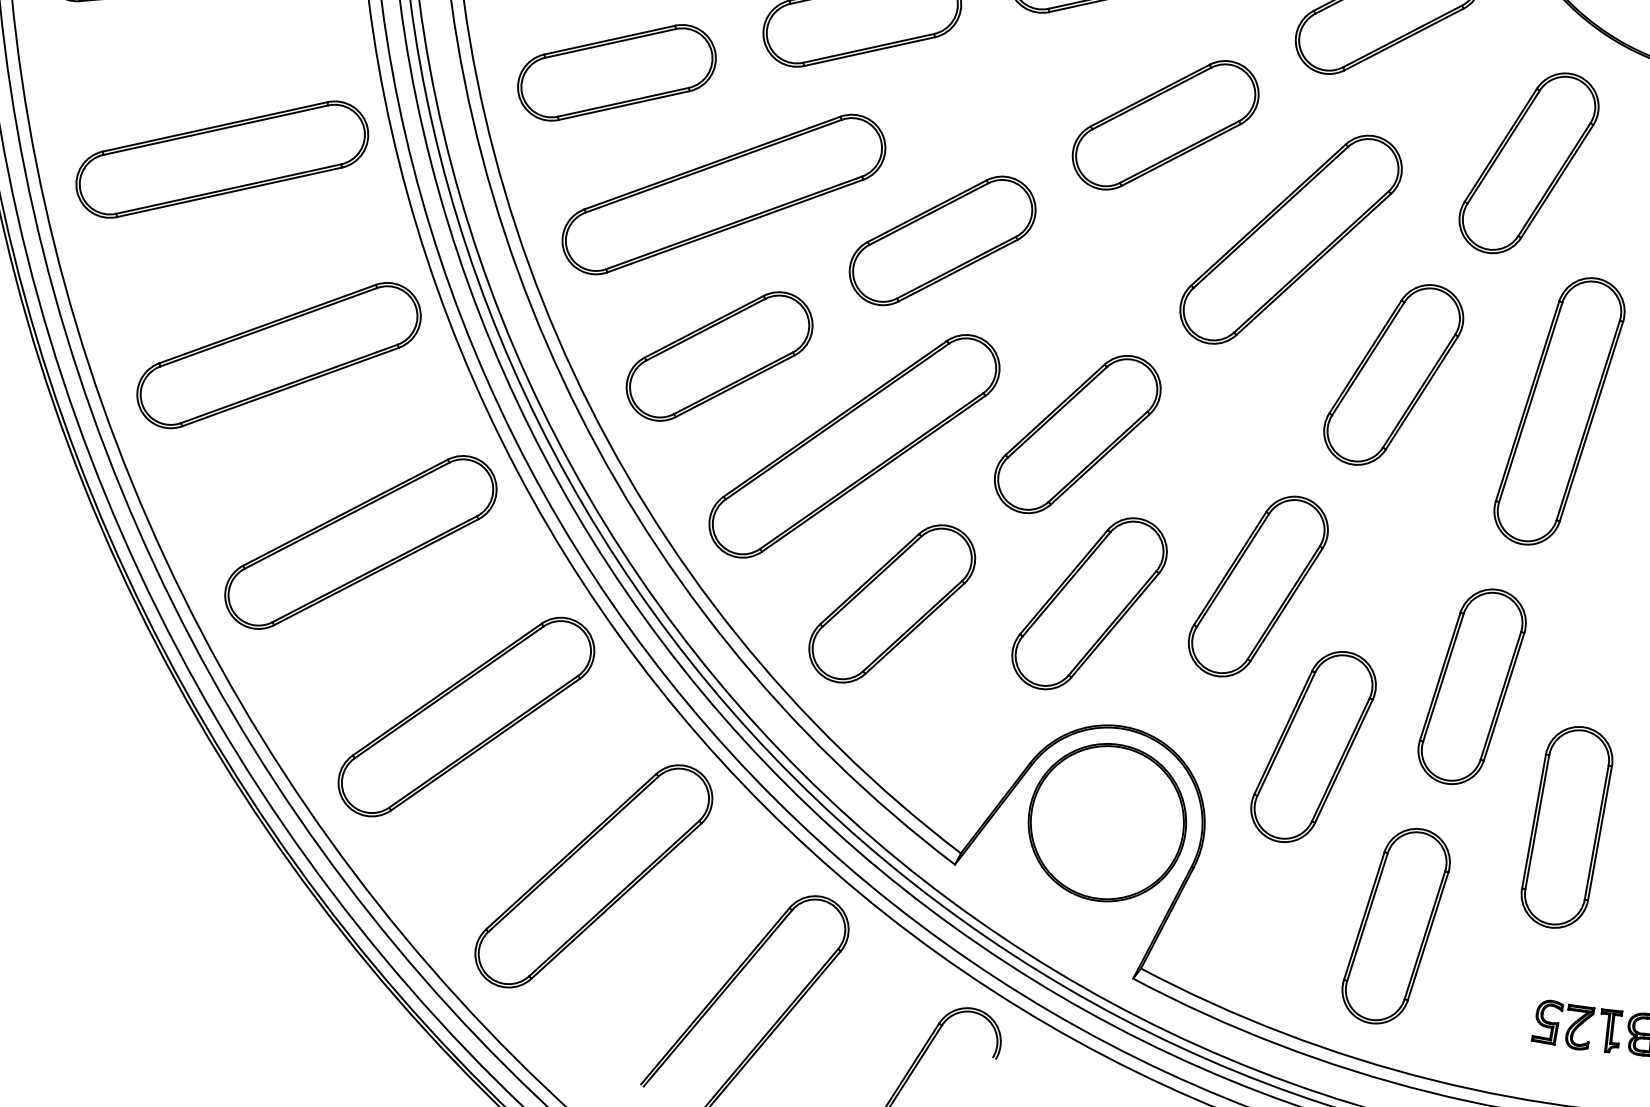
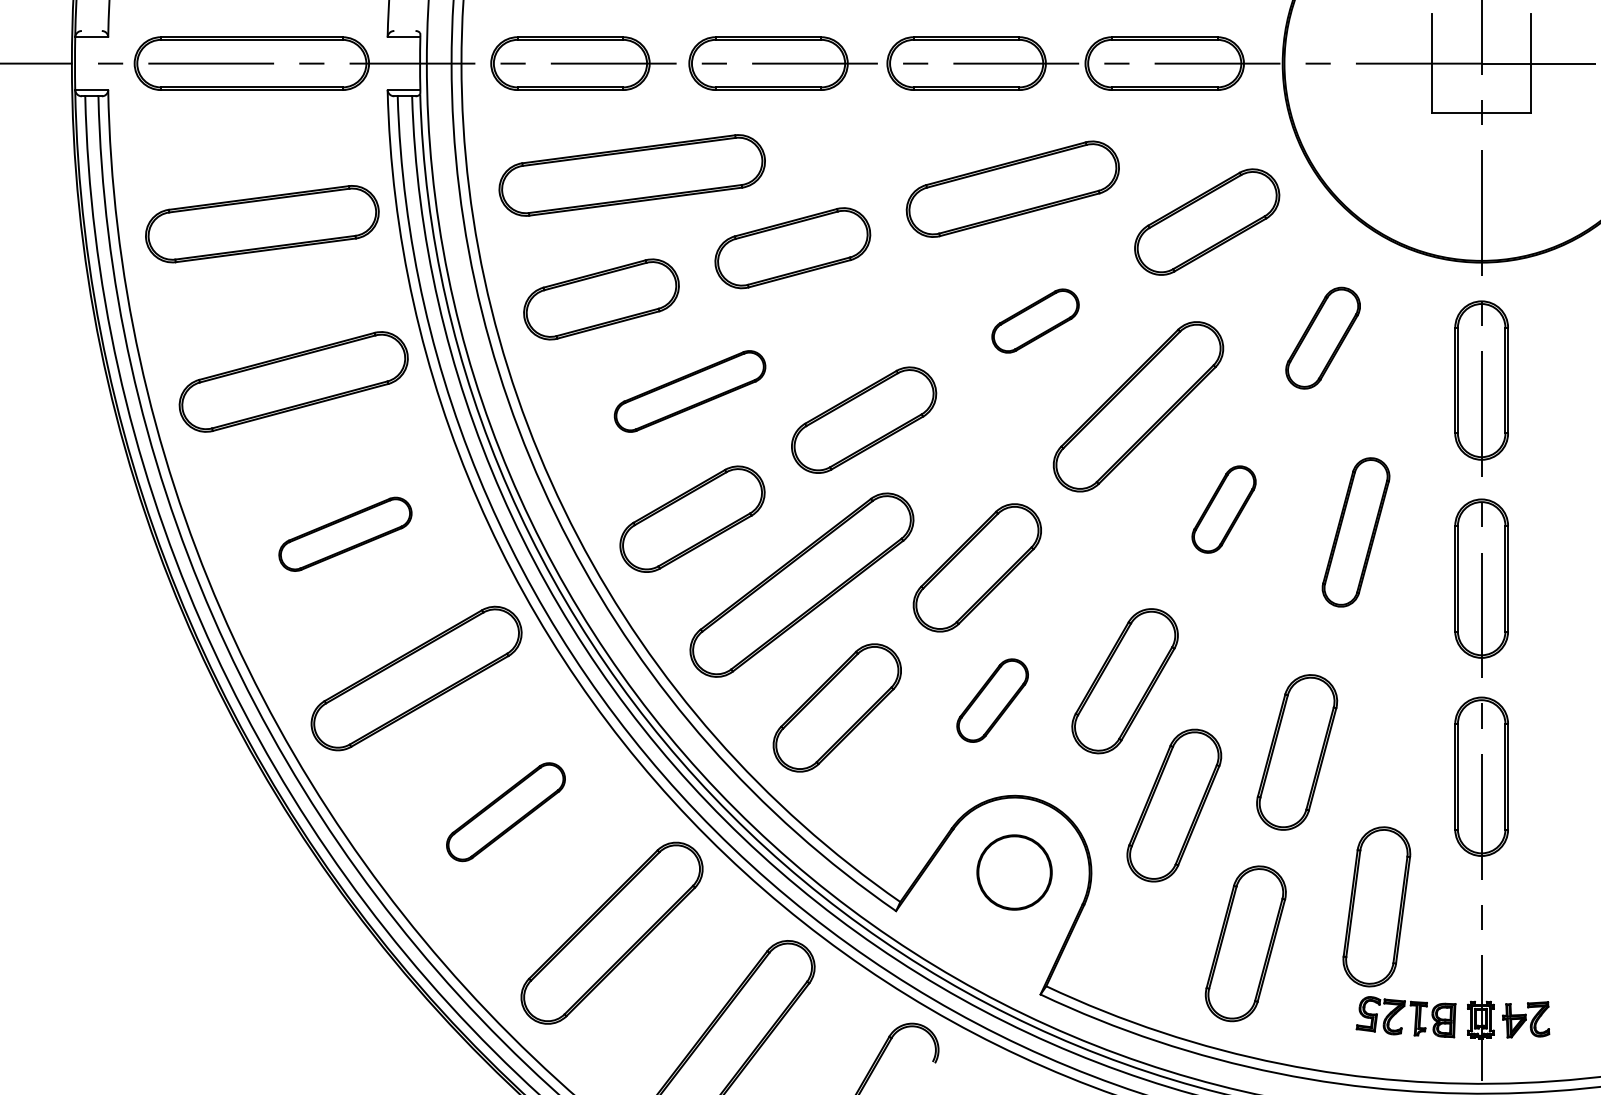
part: (1165, 124) -> (1035, 320), size x0.6
part: (1528, 163) -> (1322, 338), size x0.7
part: (723, 194) -> (689, 391), size x0.6
part: (279, 355) -> (345, 534), size x0.6
part: (1392, 374) -> (1223, 509), size x0.6
part: (1558, 411) -> (1355, 532), size x0.7
part: (1089, 603) -> (992, 700), size x0.6
part: (465, 716) -> (505, 811), size x0.6
part: (1107, 822) -> (1014, 872), size x0.6
part: (1566, 826) -> (1376, 906), moved

